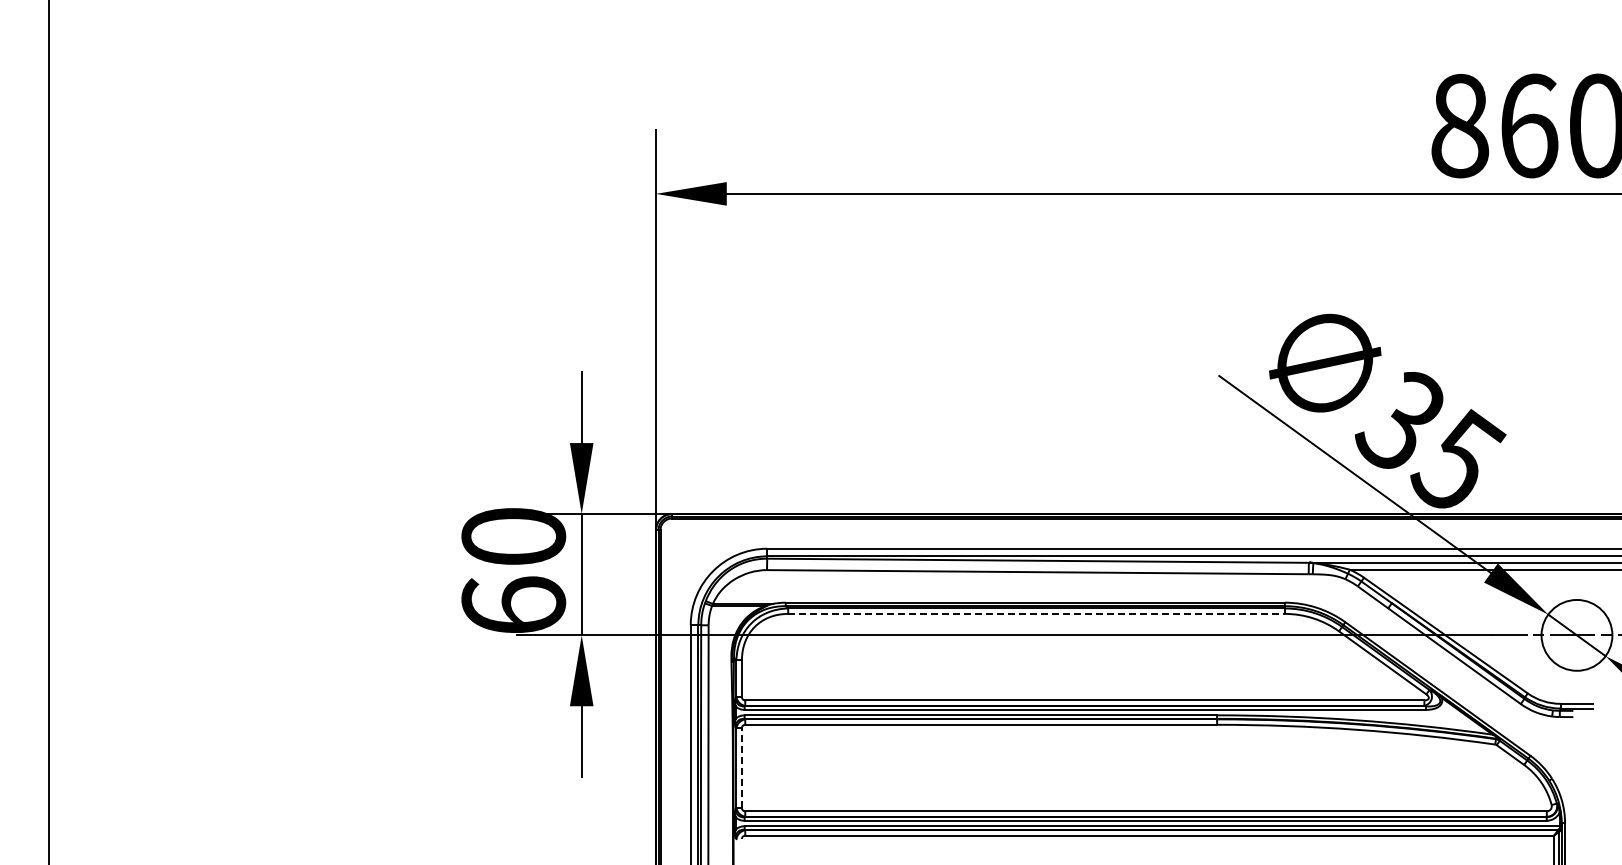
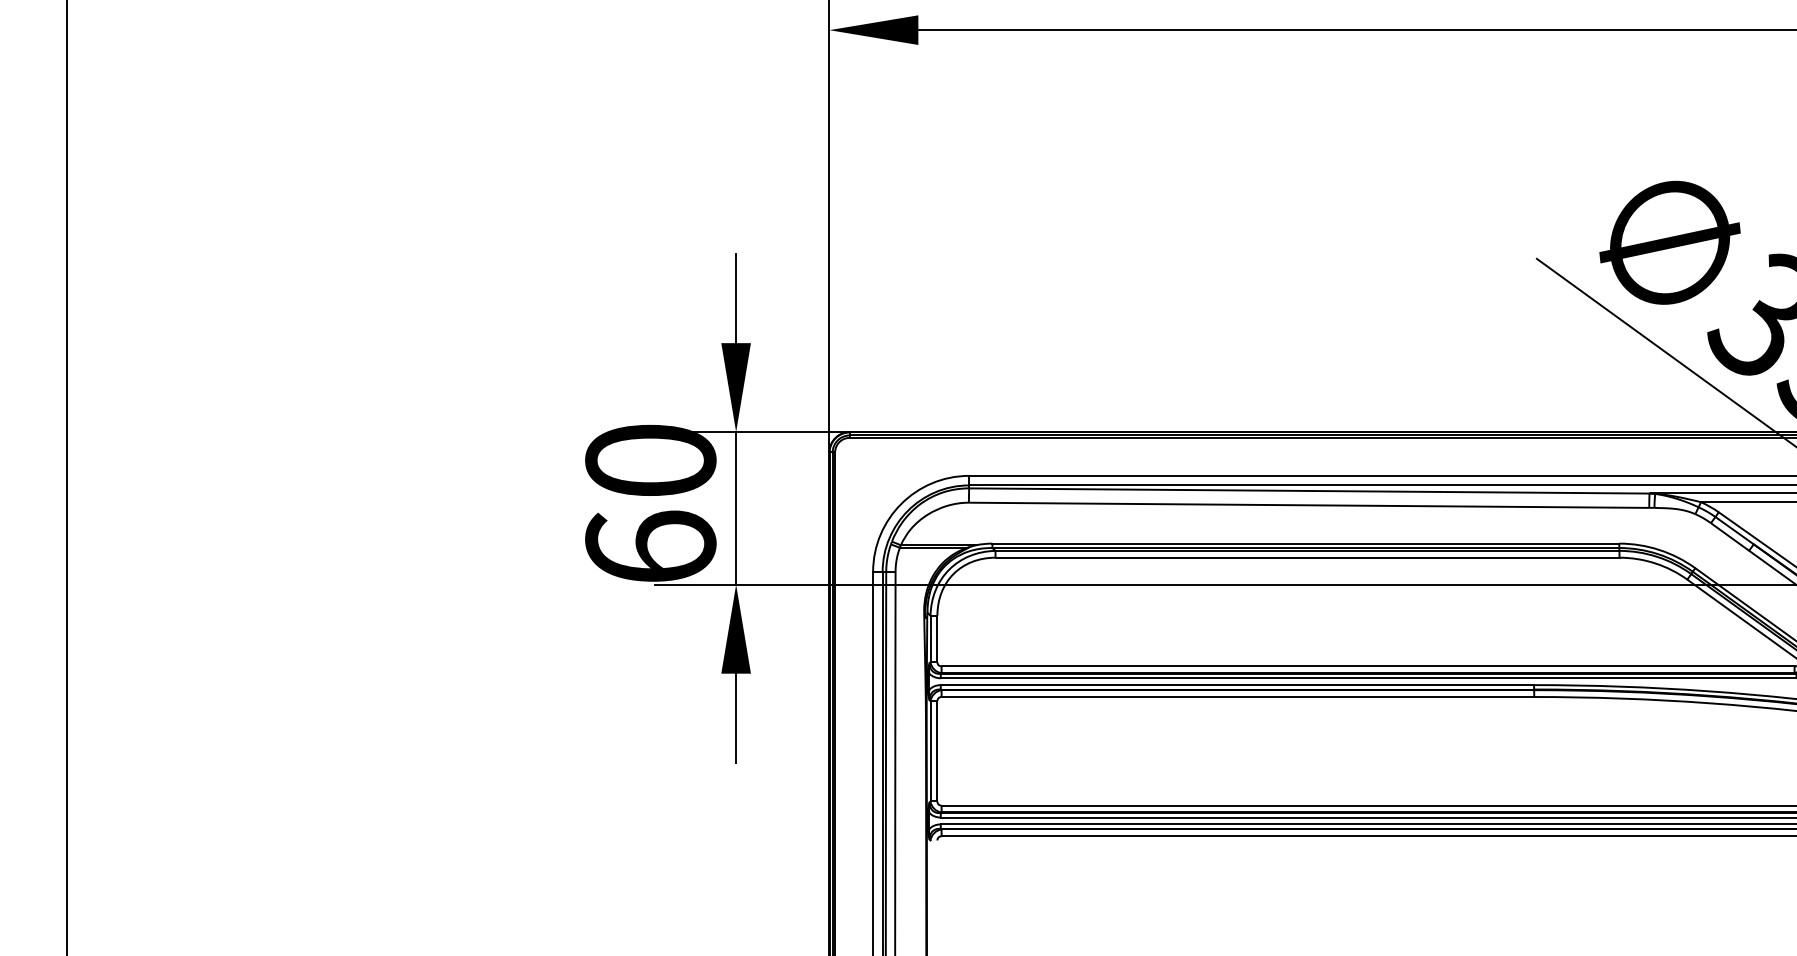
line: (1037, 613) -> (1308, 557), dashed -> solid
line: (741, 768) -> (936, 751), dashed -> solid

